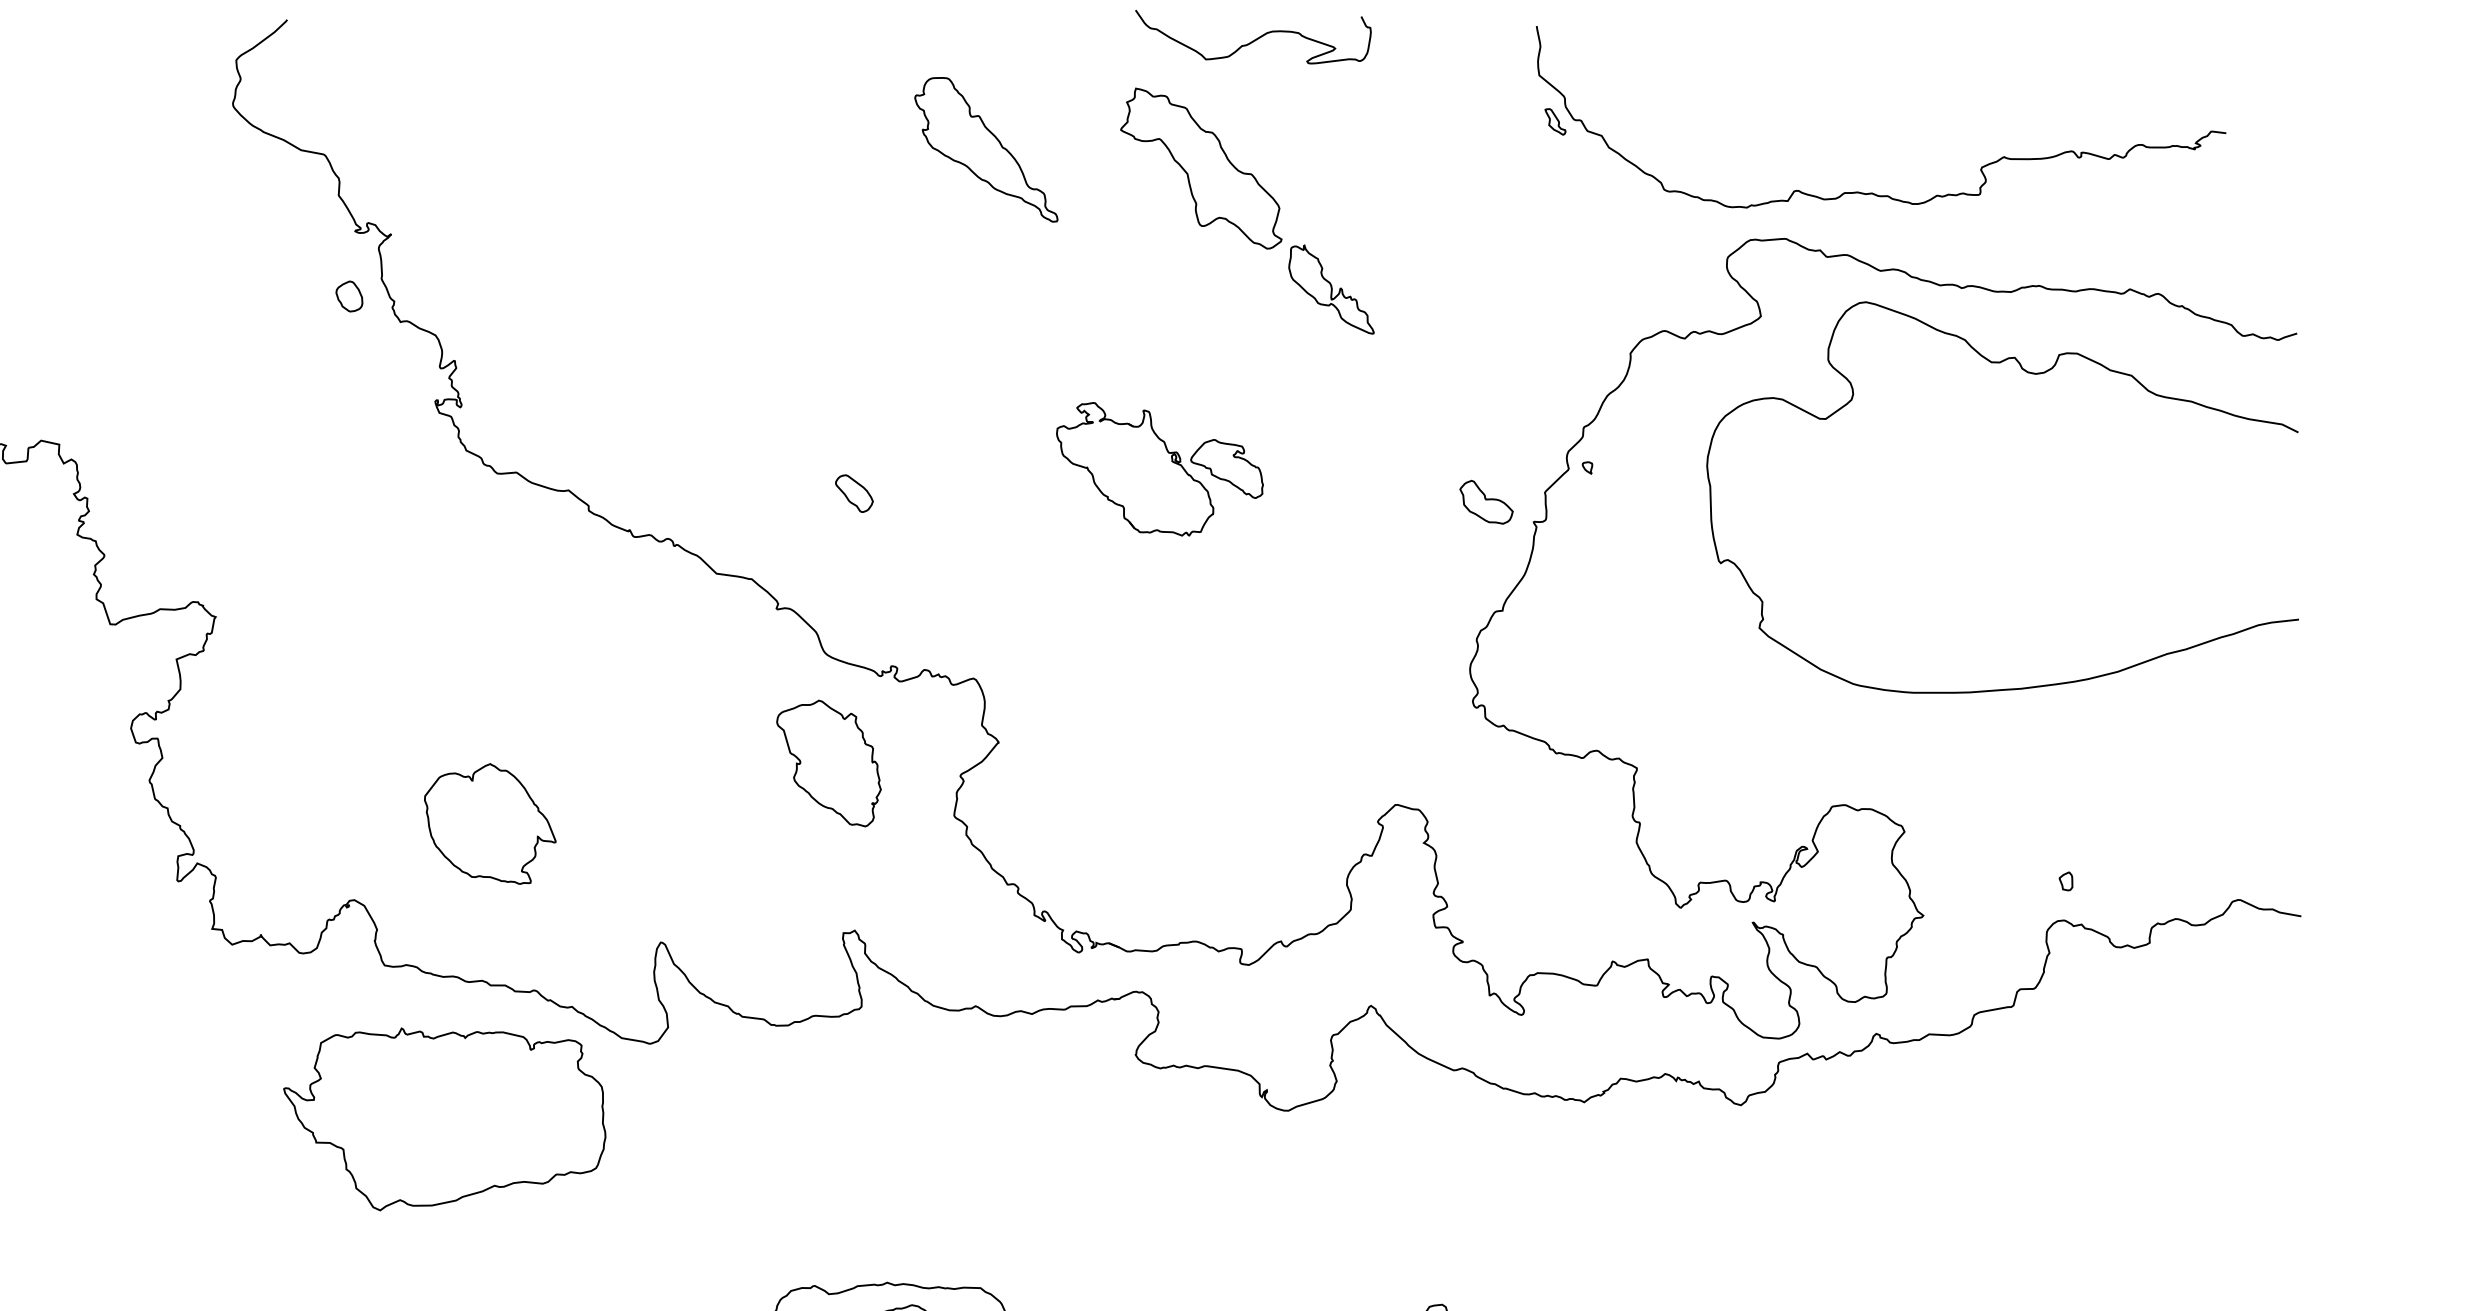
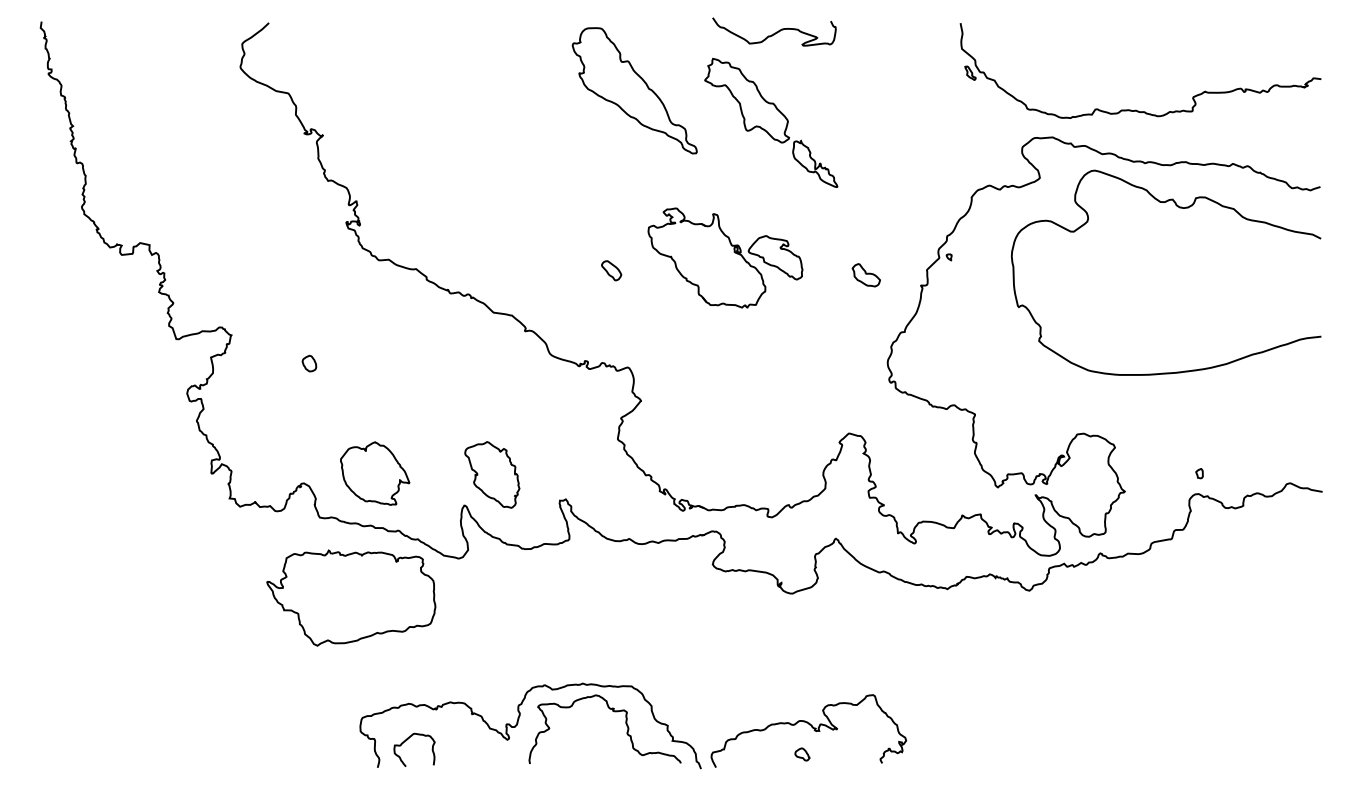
part: (986, 149) -> (634, 90), size x1.67
part: (1872, 191) -> (1136, 109), moved
part: (349, 296) -> (309, 363), moved
part: (1159, 468) -> (725, 257), size x1.43
part: (854, 493) -> (611, 270), moved
part: (1484, 502) -> (865, 275), moved
part: (829, 762) -> (492, 474), moved
part: (490, 823) -> (375, 473), moved

